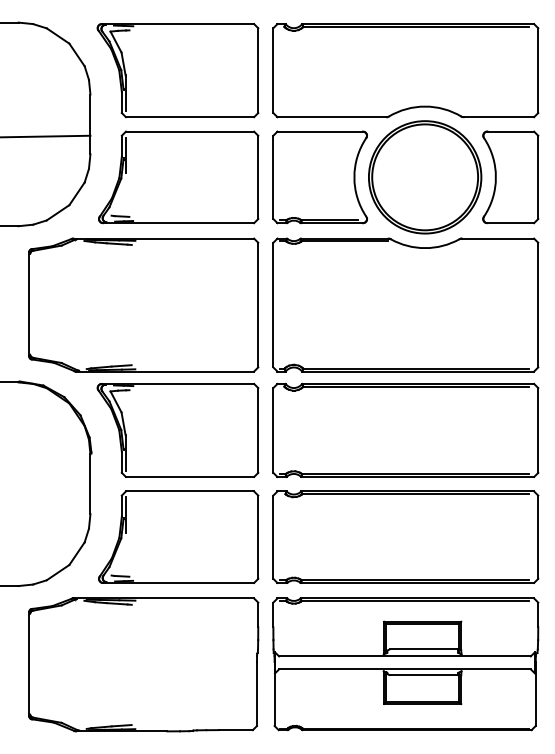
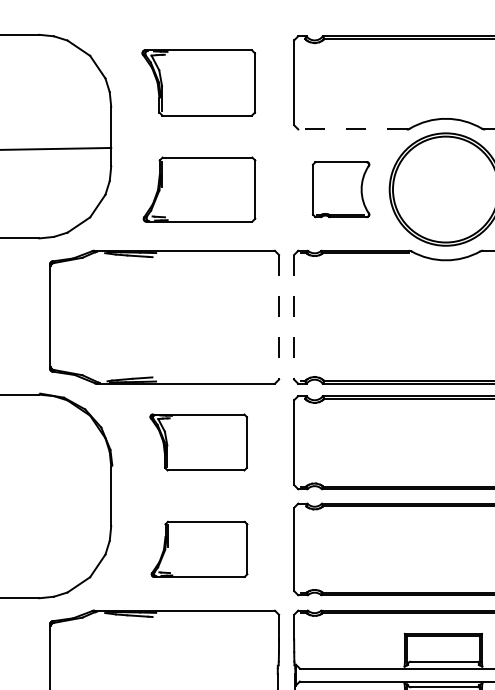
part: (177, 70) -> (198, 82), size x0.7
line: (332, 117) -> (353, 129), solid -> dashed
part: (178, 177) -> (199, 189), size x0.7
part: (320, 177) -> (341, 189), size x0.6
line: (258, 305) -> (279, 317), solid -> dashed
line: (273, 305) -> (294, 317), solid -> dashed
part: (177, 429) -> (198, 441), size x0.6
part: (178, 536) -> (199, 548), size x0.6

